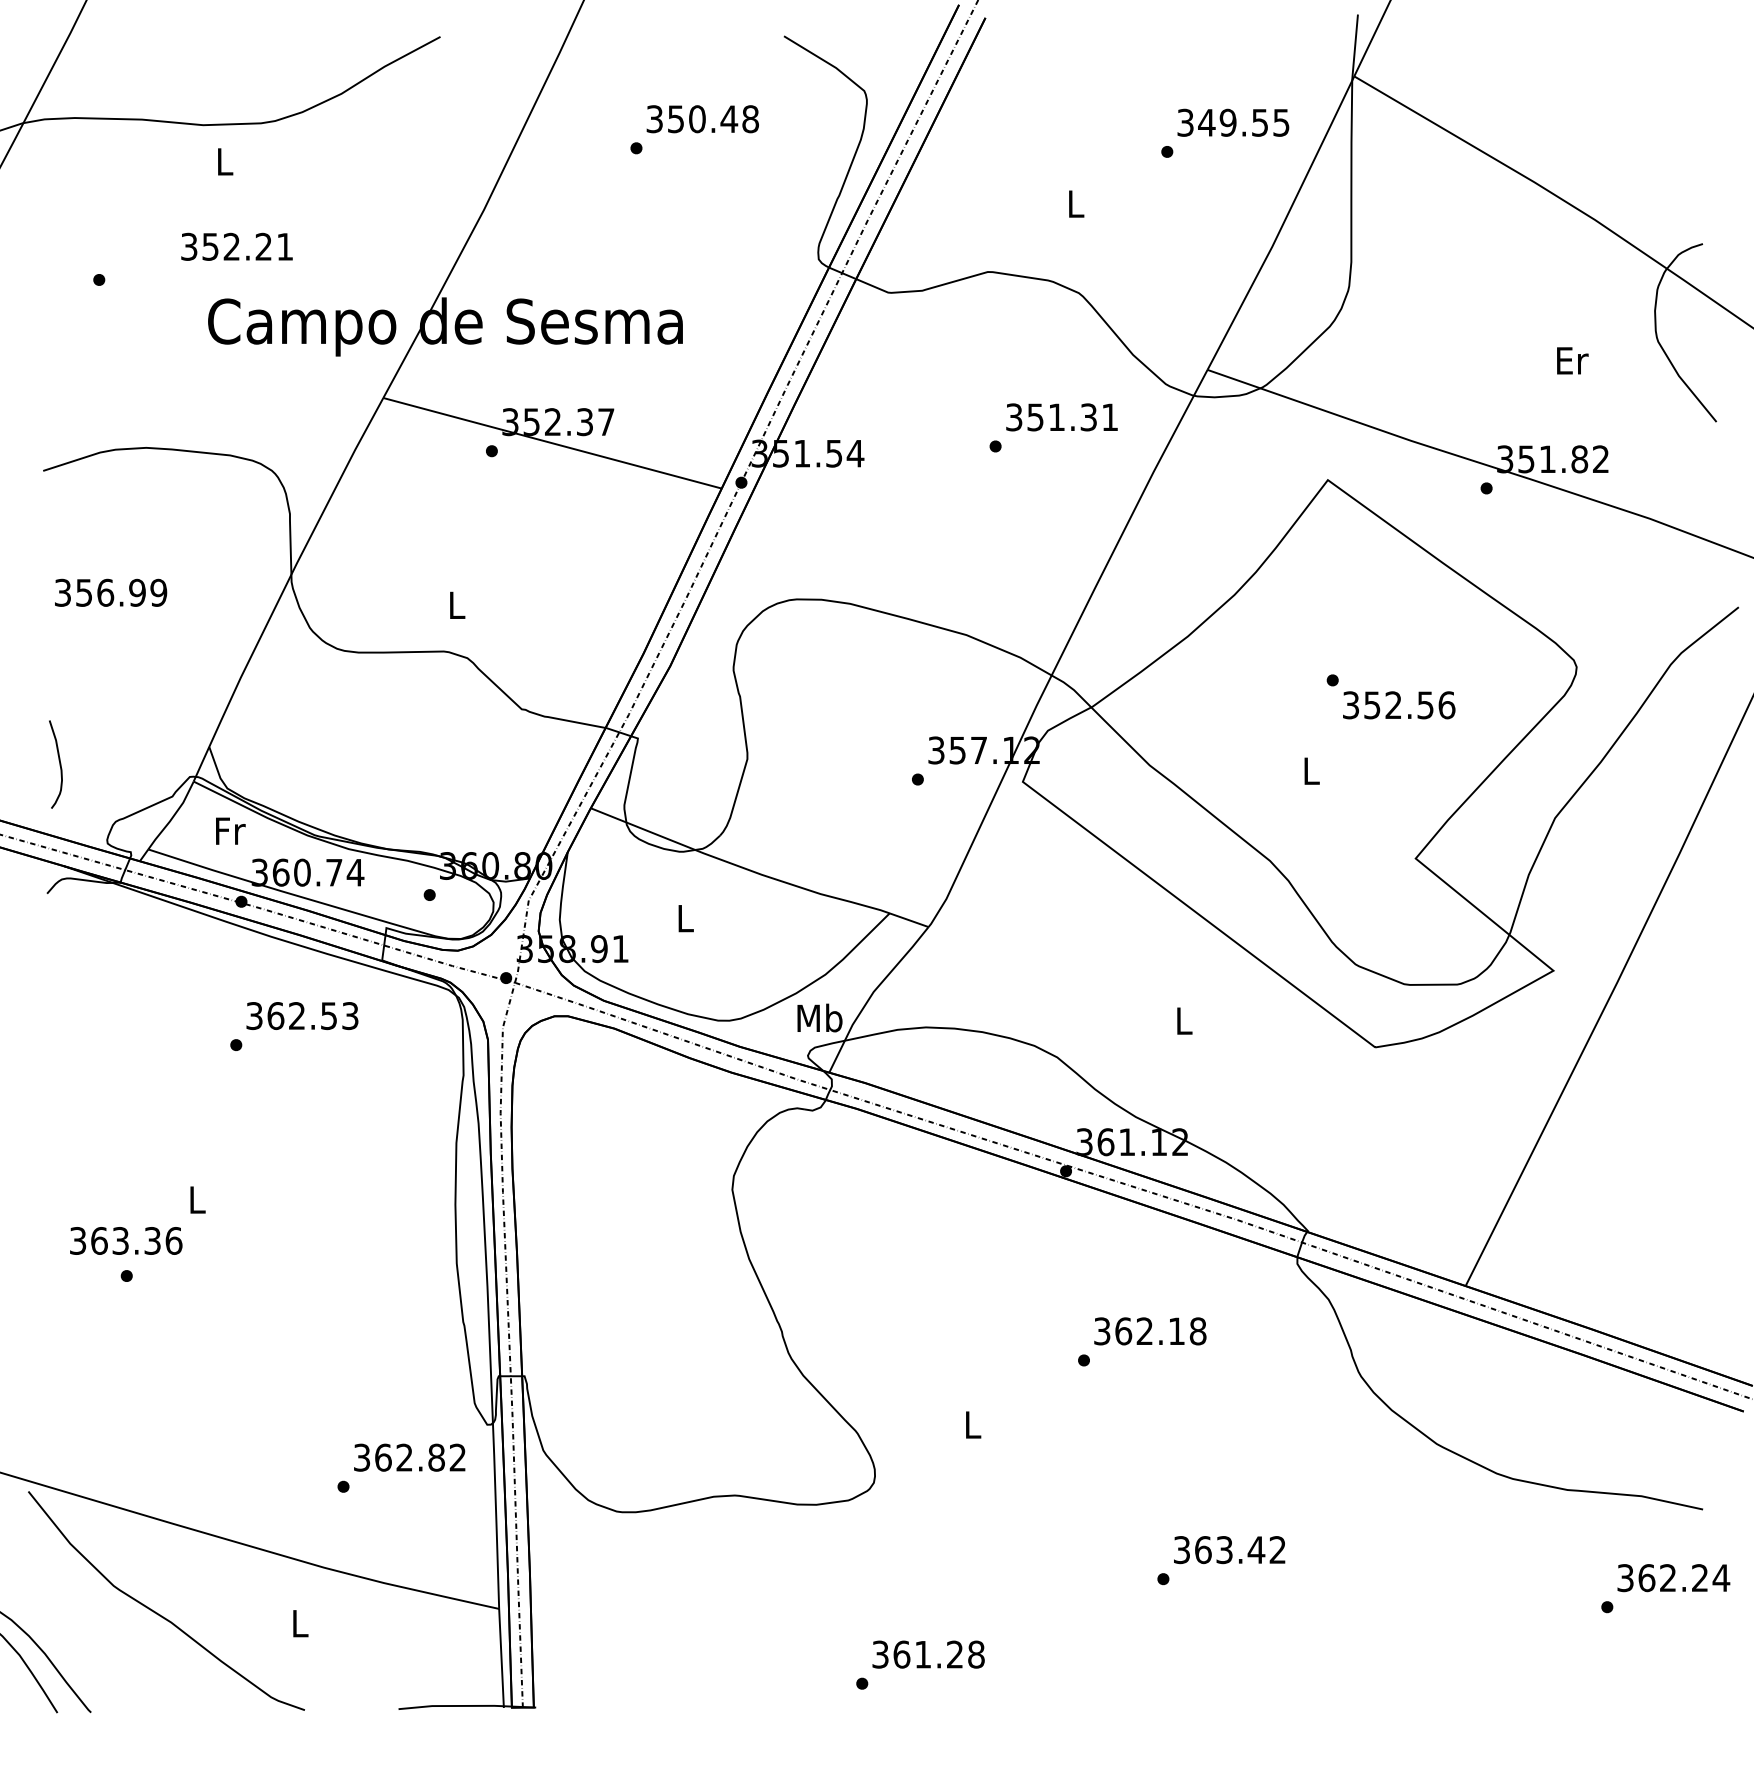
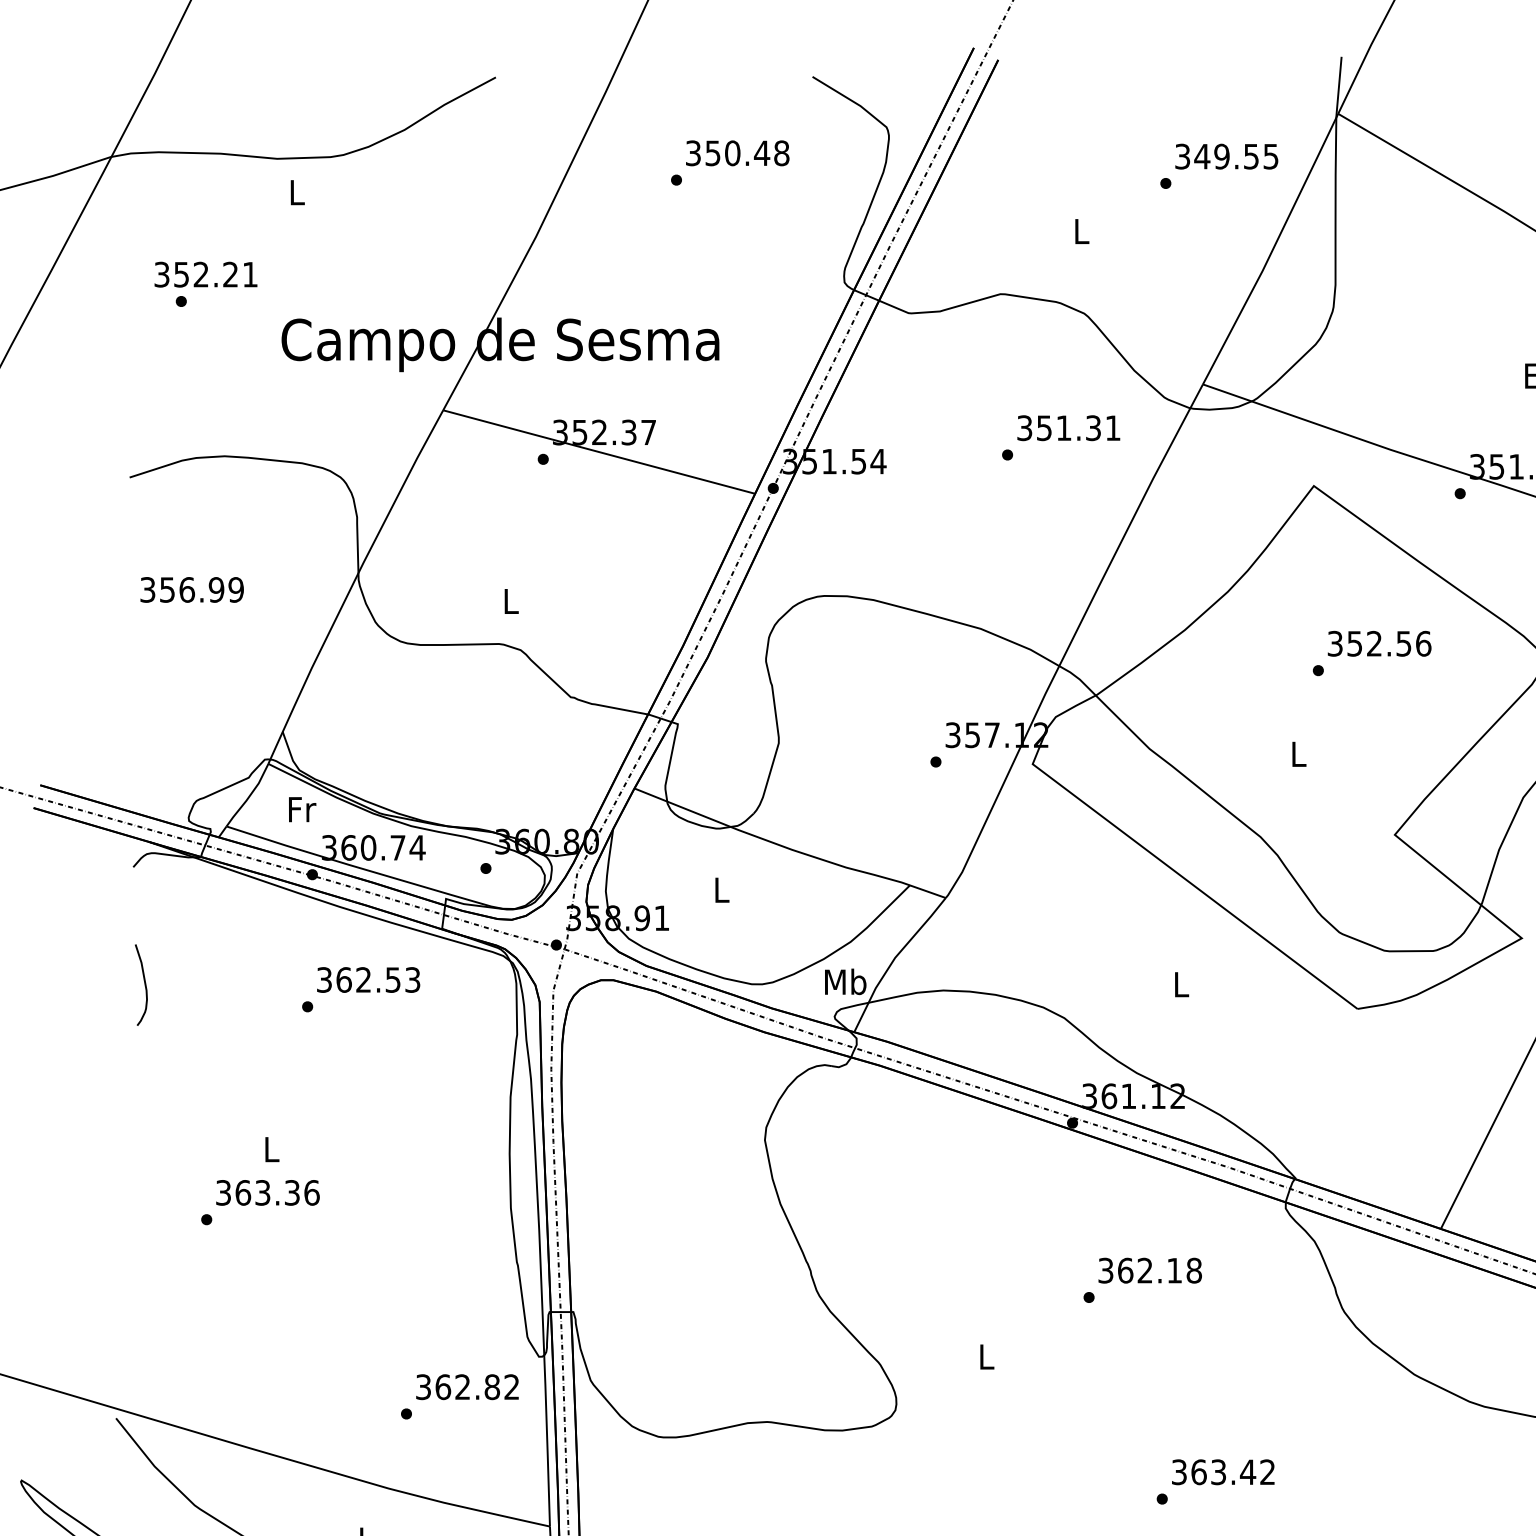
text: (236, 246) -> (205, 274), moved
text: (1399, 705) -> (1379, 643), moved
curve: (59, 764) -> (144, 985), moved
text: (126, 1240) -> (268, 1192), moved

